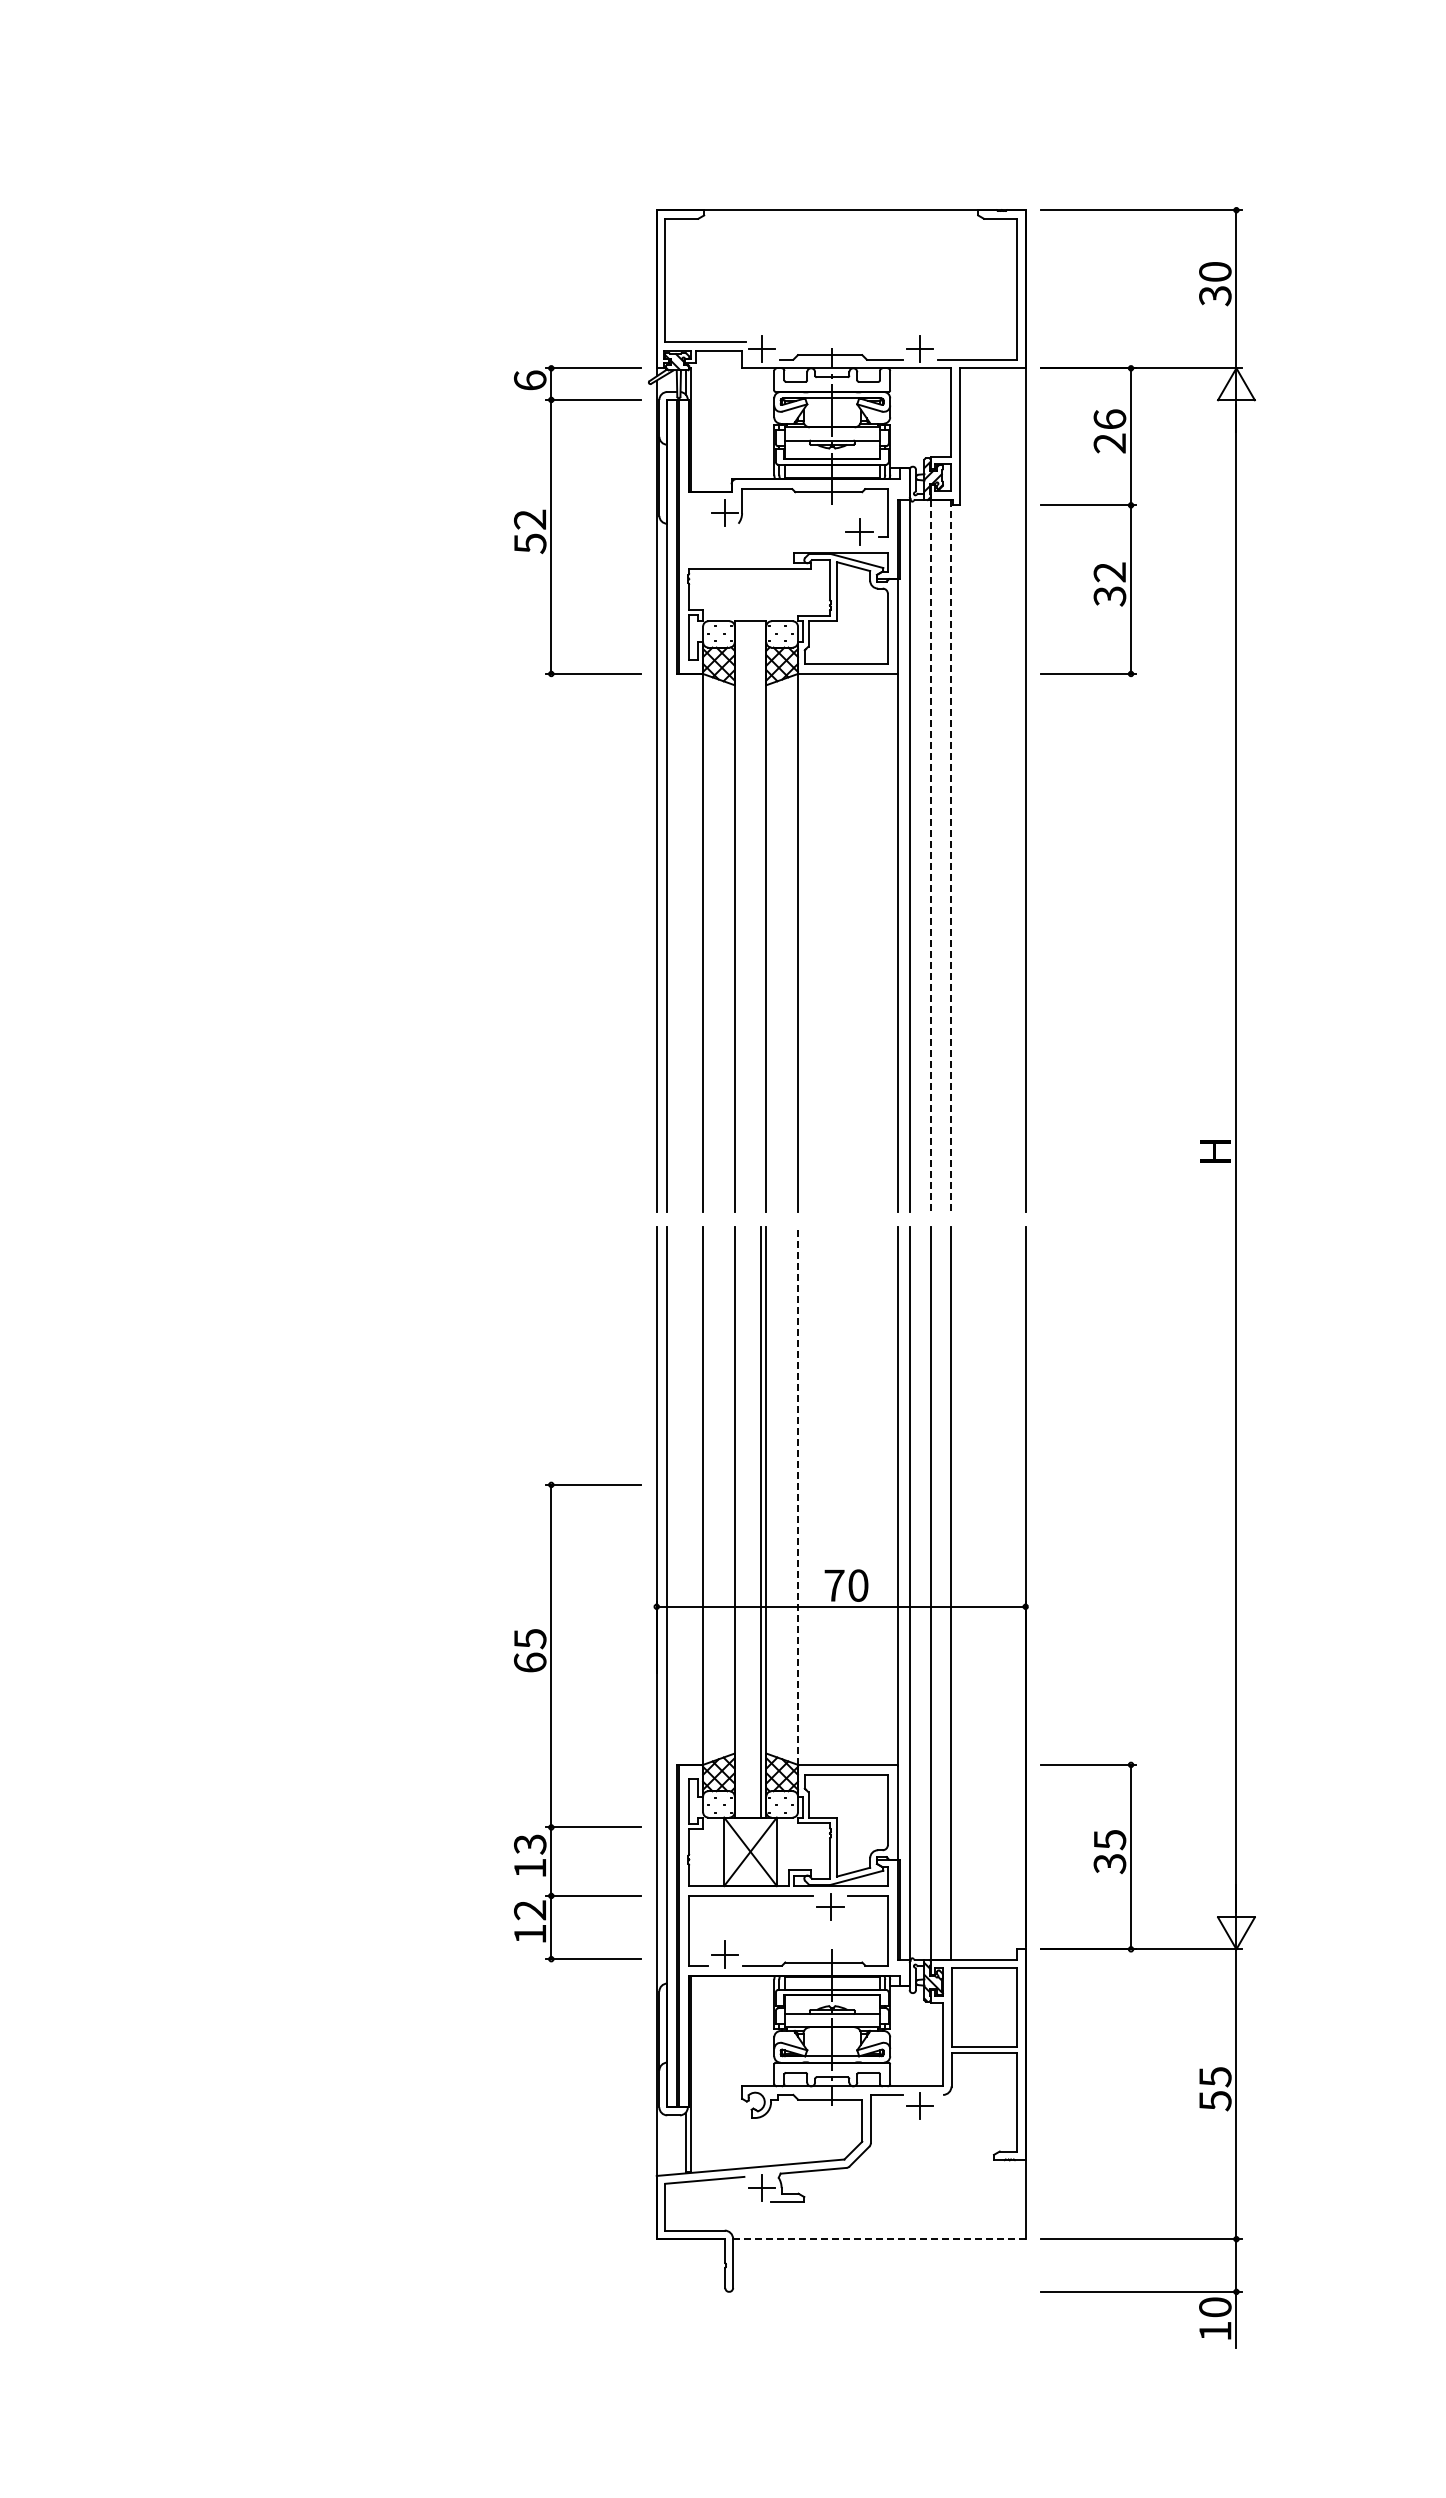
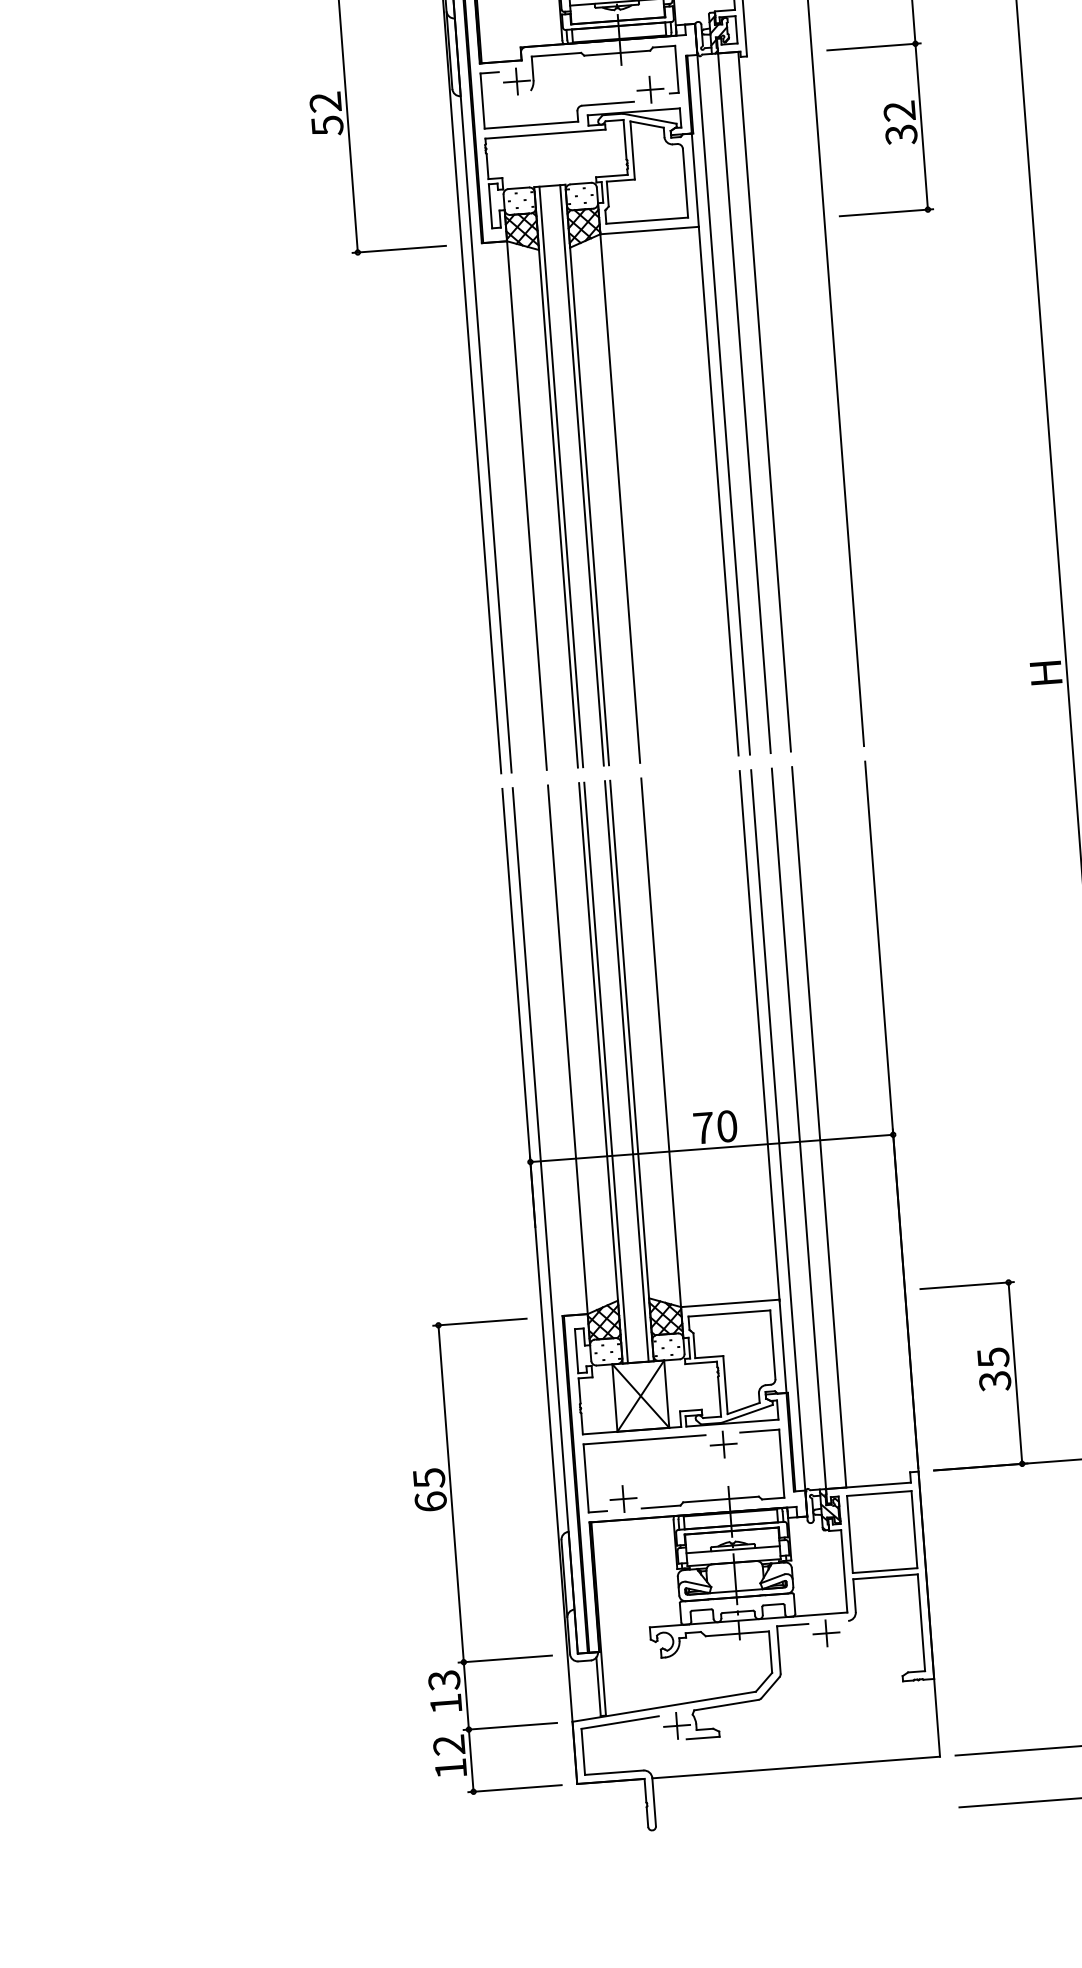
part: (783, 545) -> (576, 108), added
line: (930, 855) -> (744, 402), dashed -> solid
line: (951, 855) -> (764, 401), dashed -> solid
line: (740, 916) -> (561, 477), added
line: (761, 916) -> (582, 475), added
line: (797, 1496) -> (660, 1043), dashed -> solid
line: (740, 1522) -> (606, 1072), added
part: (551, 1721) -> (456, 1558), moved
line: (879, 2239) -> (796, 1767), dashed -> solid

